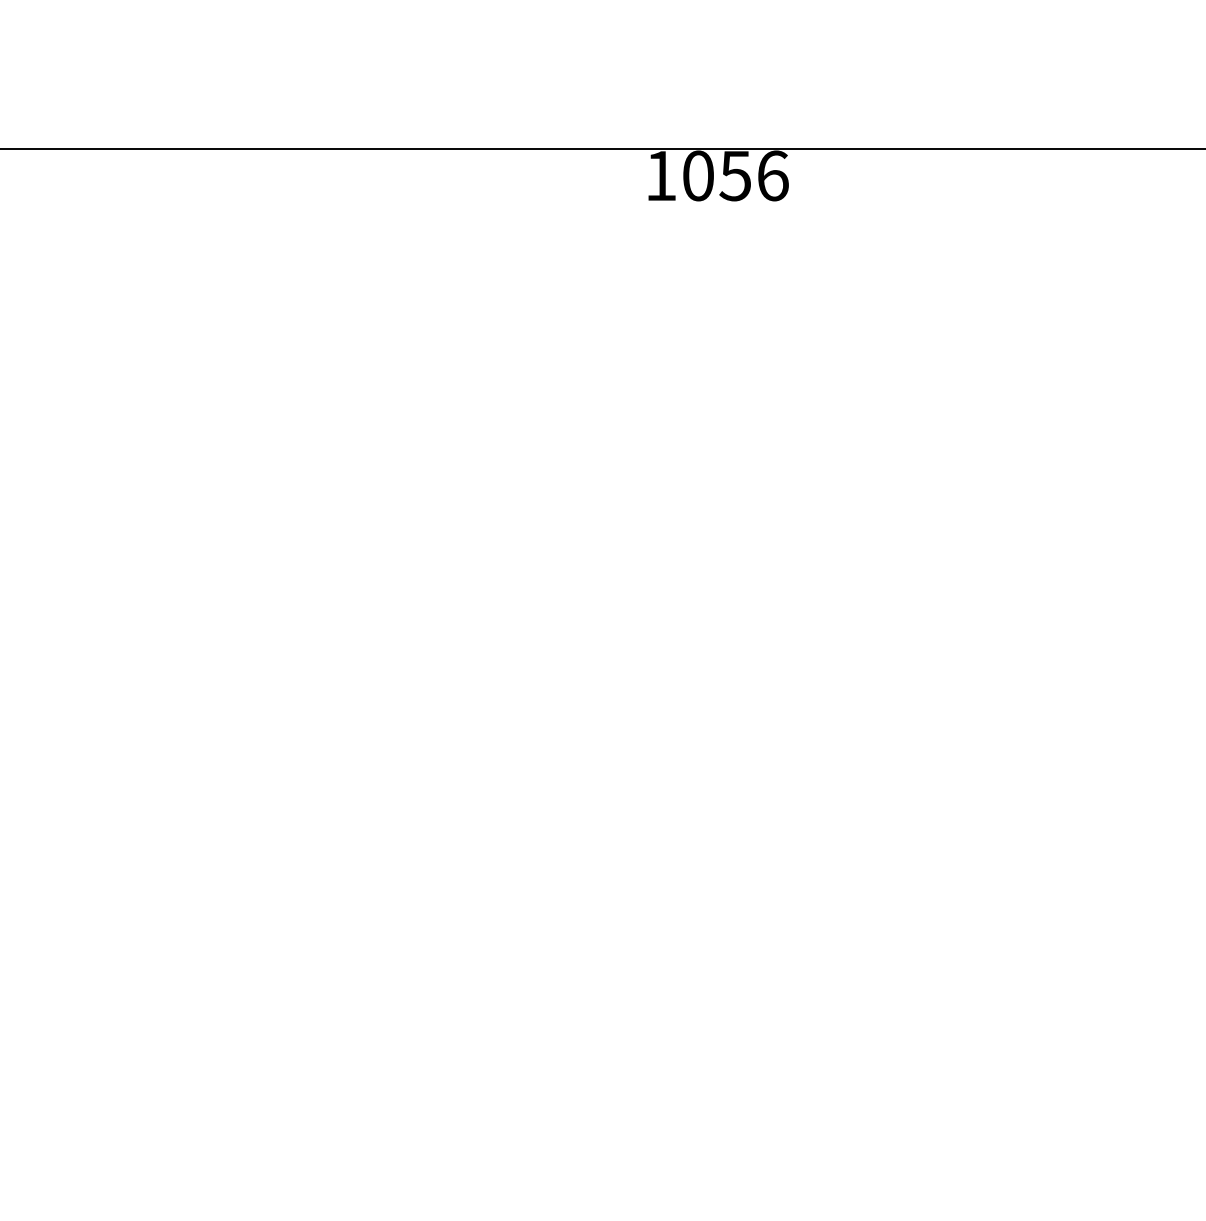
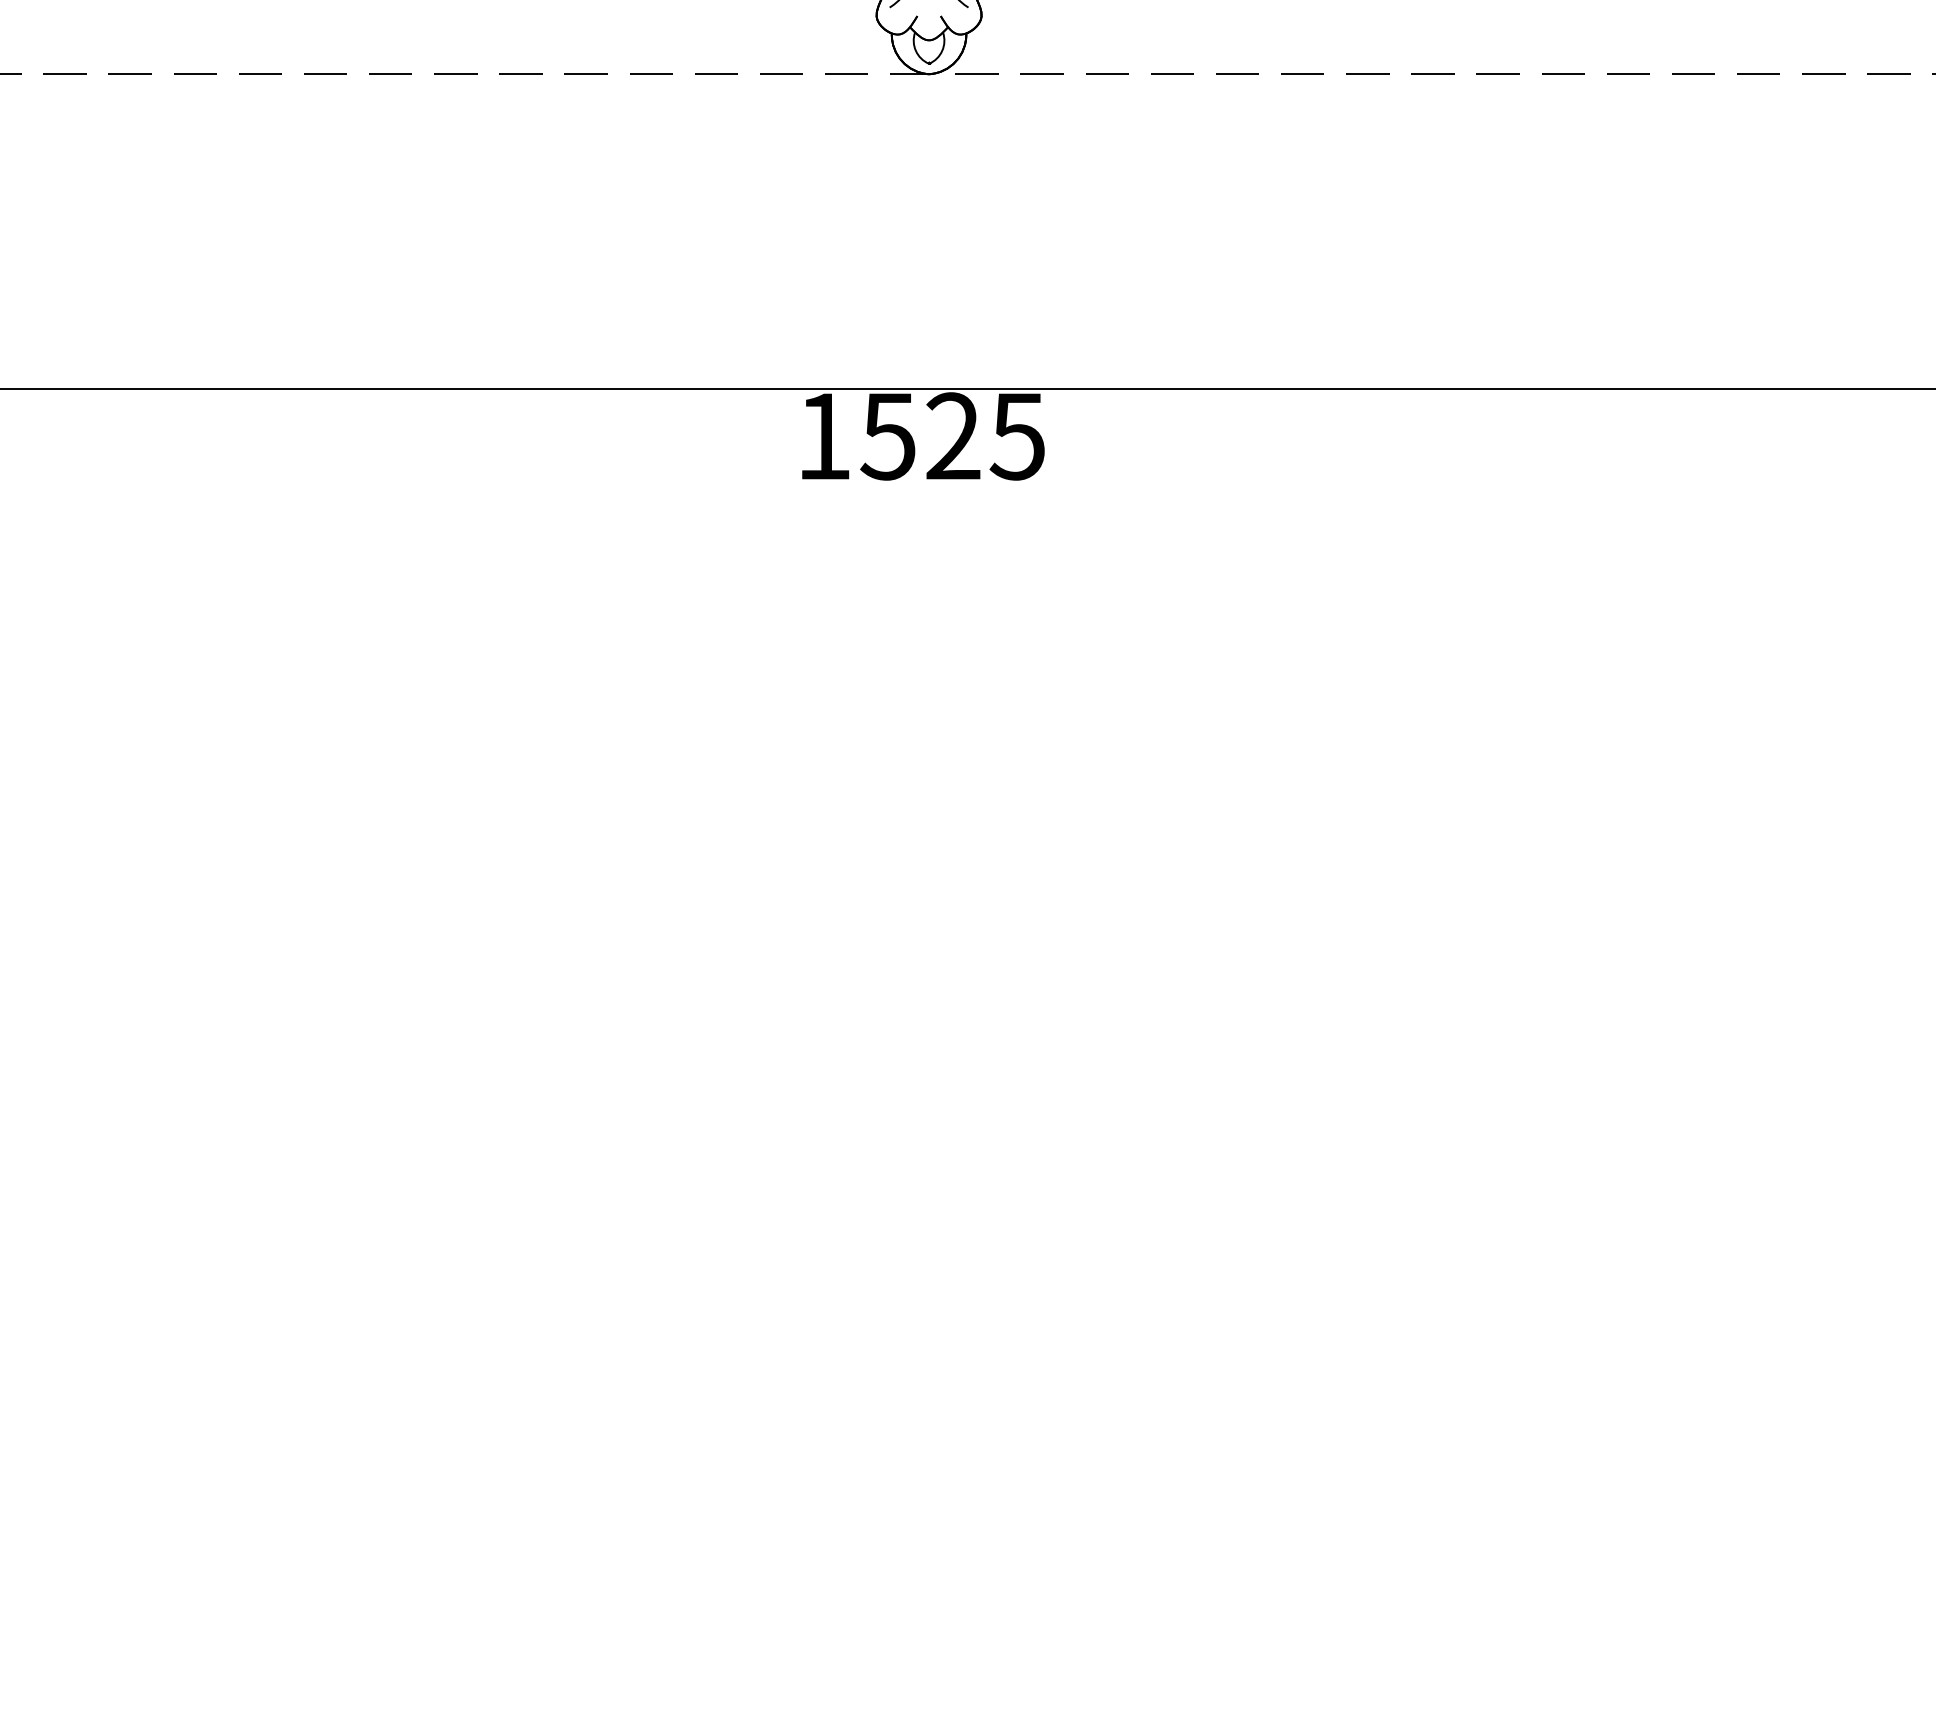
text: (735, 175) -> (953, 435), 1056 -> 1525

